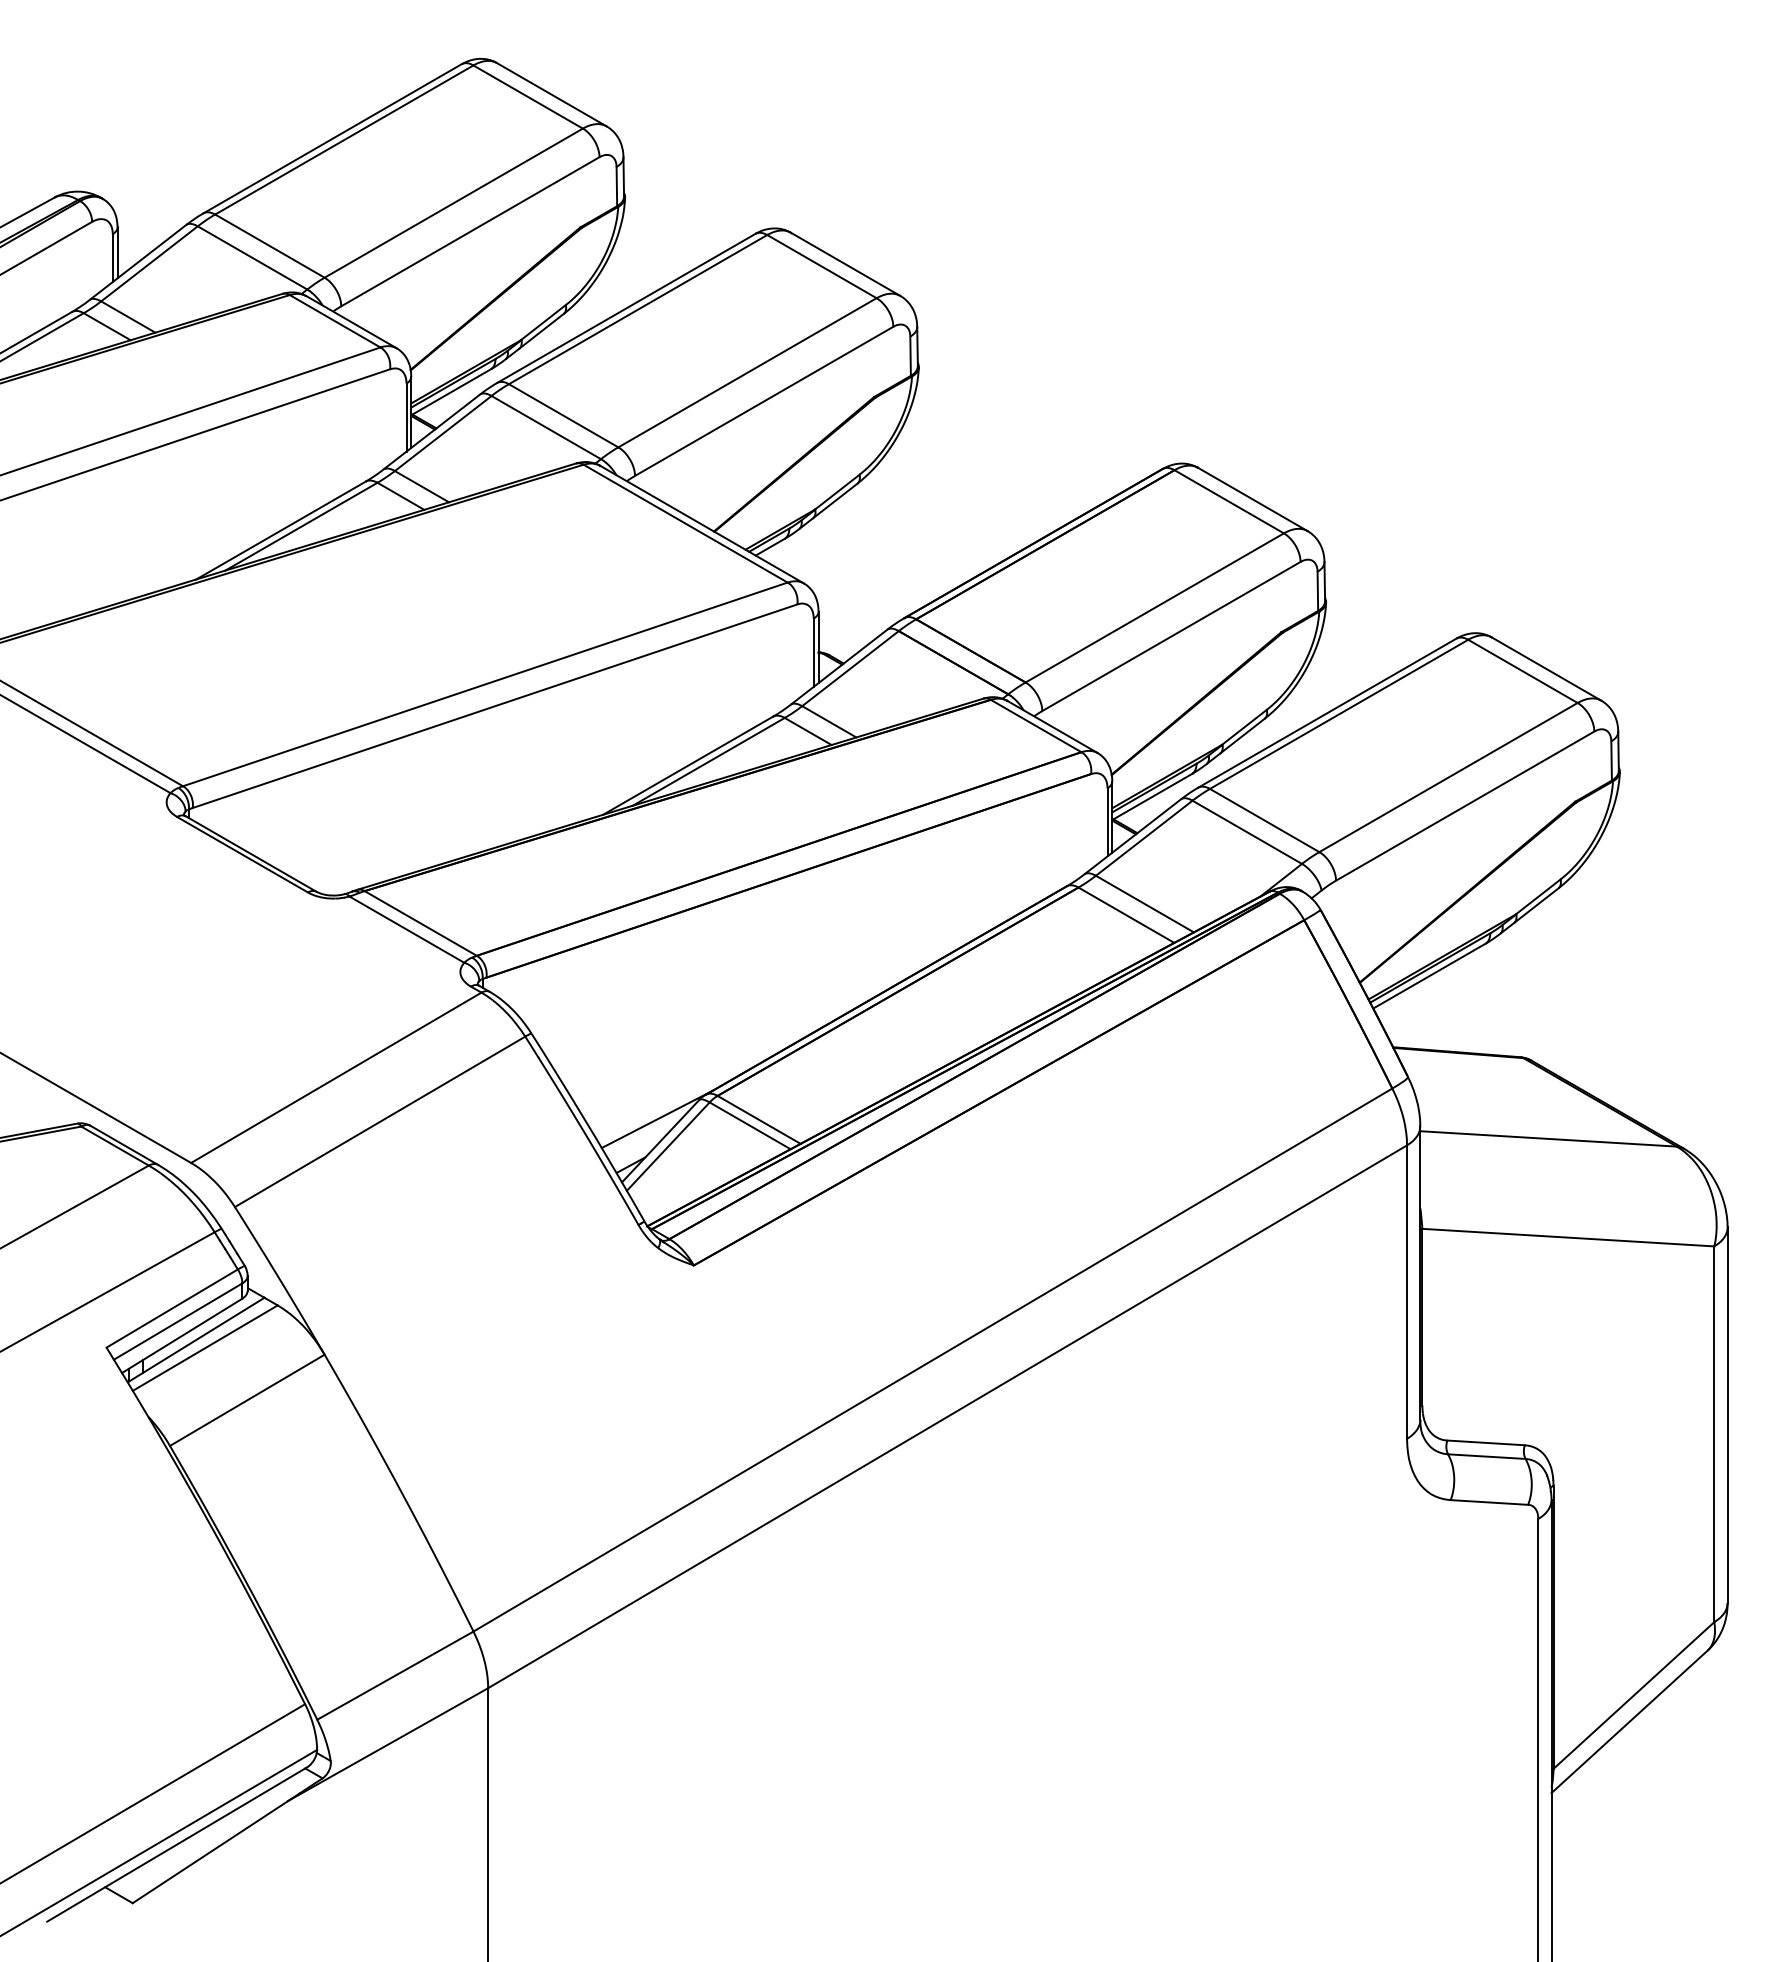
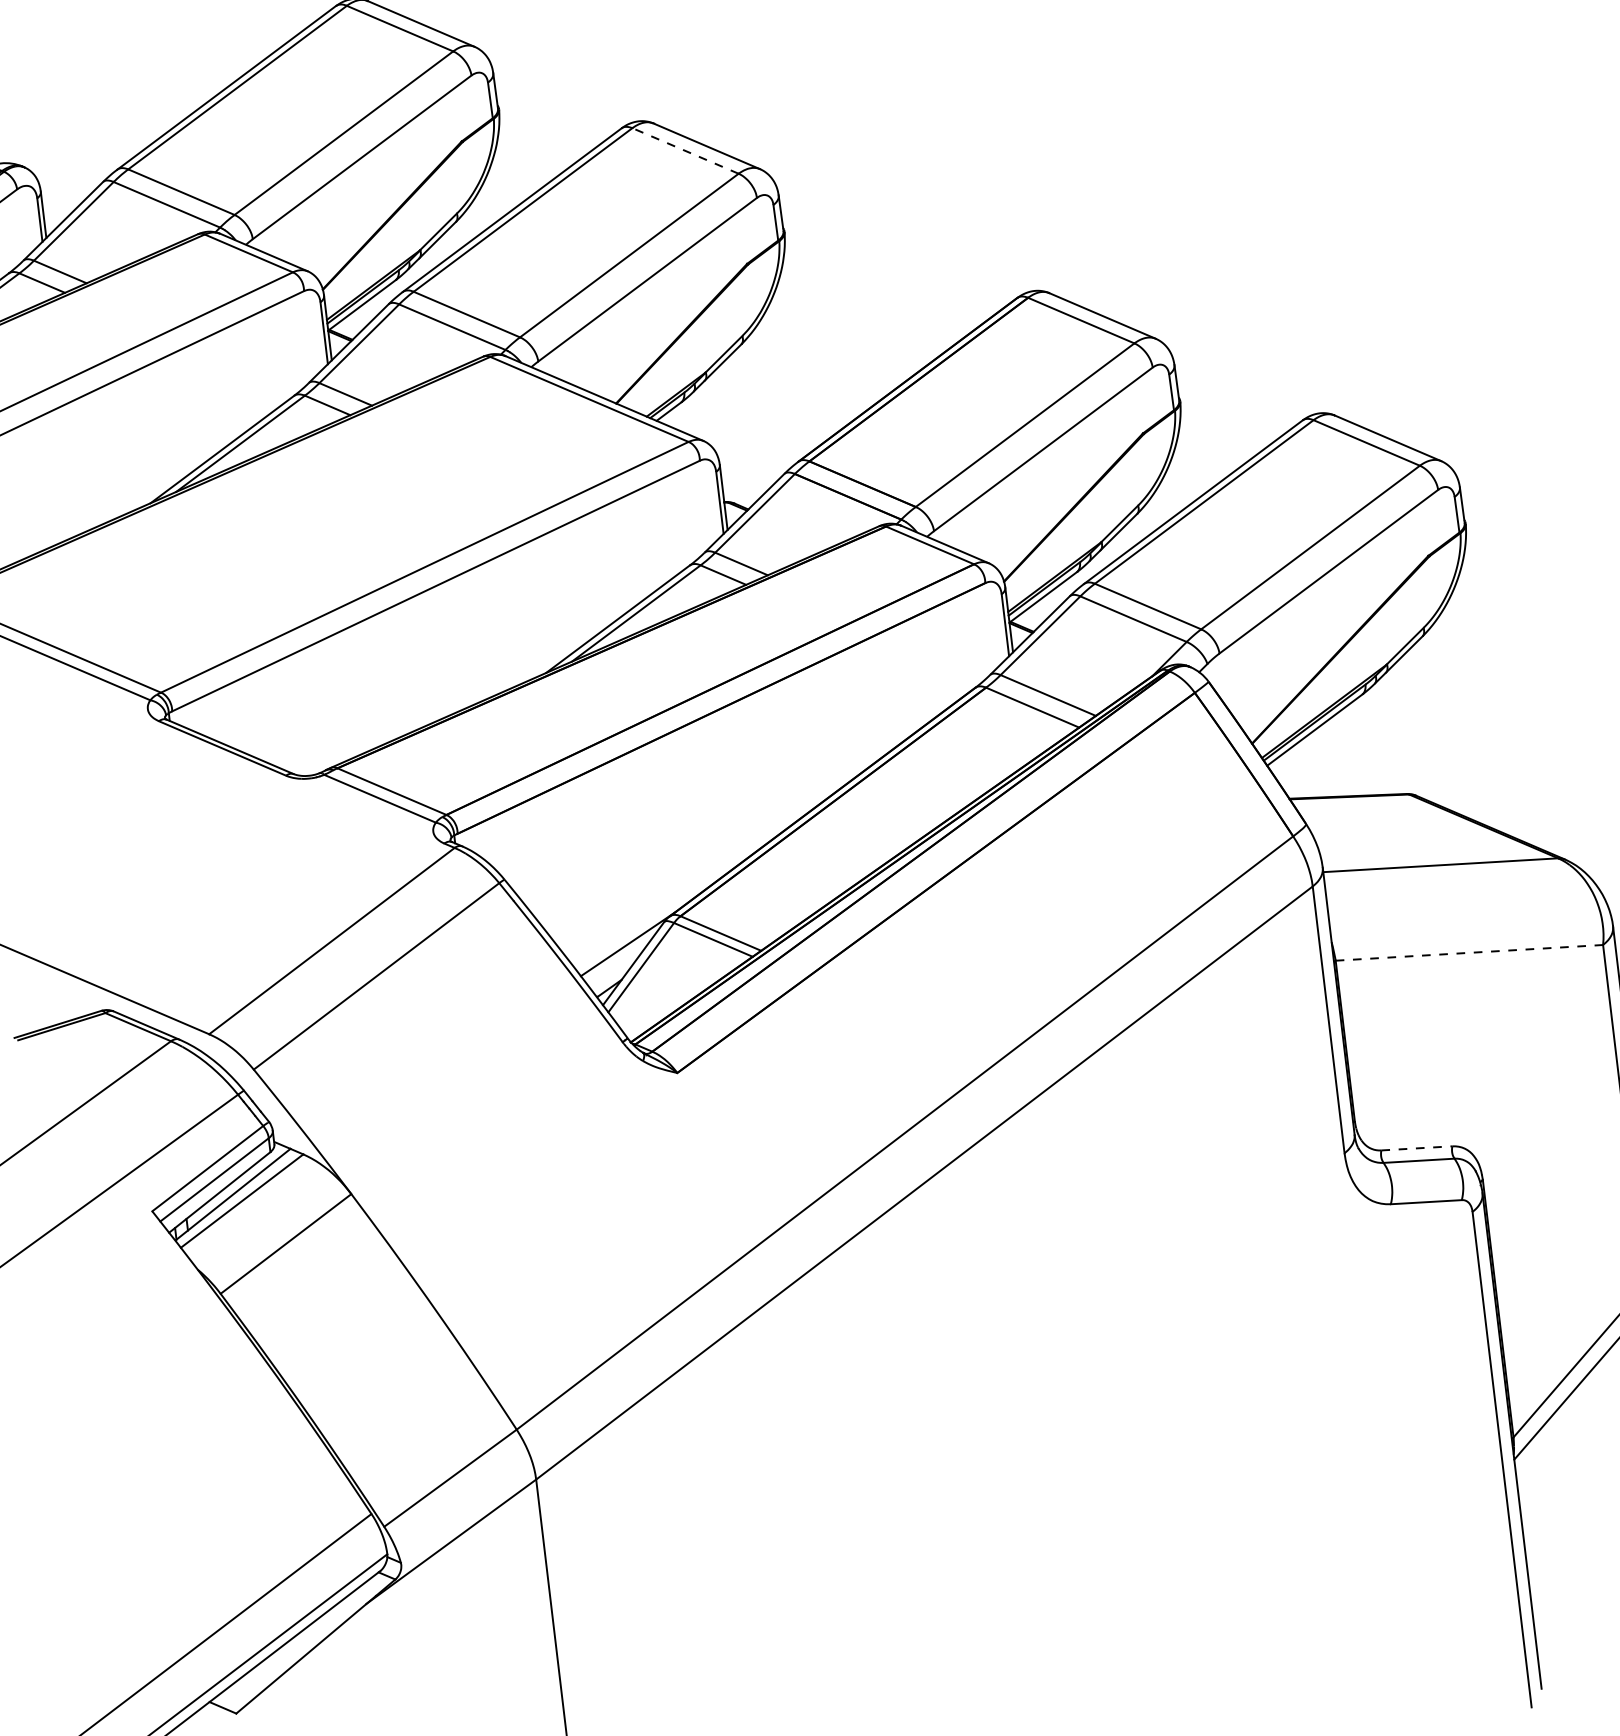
line: (821, 266) -> (685, 150), solid -> dashed
line: (1568, 1237) -> (1469, 952), solid -> dashed
line: (1486, 1442) -> (1417, 1147), solid -> dashed

